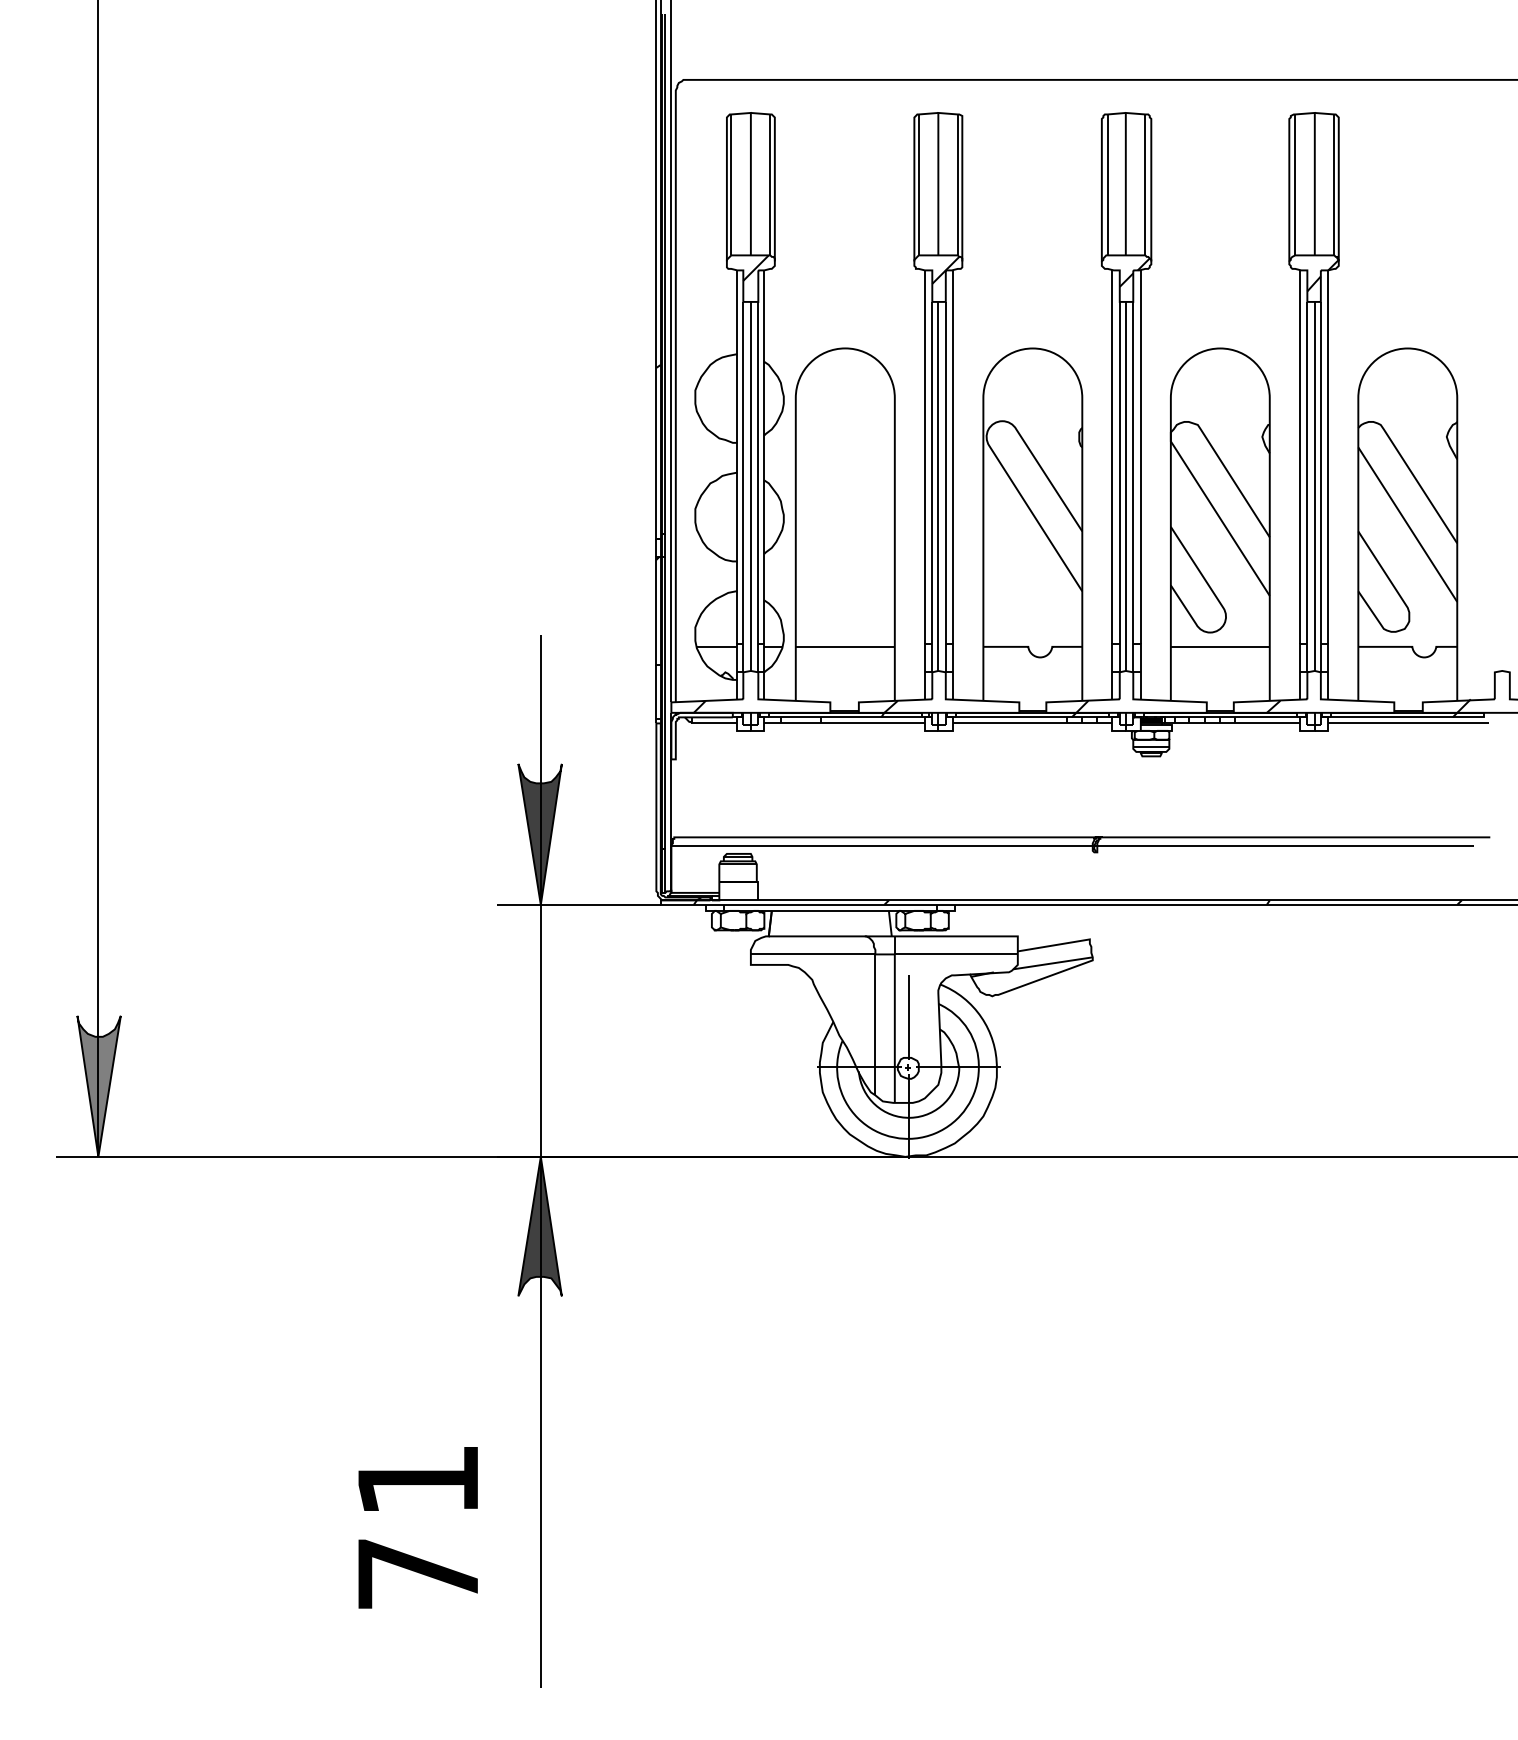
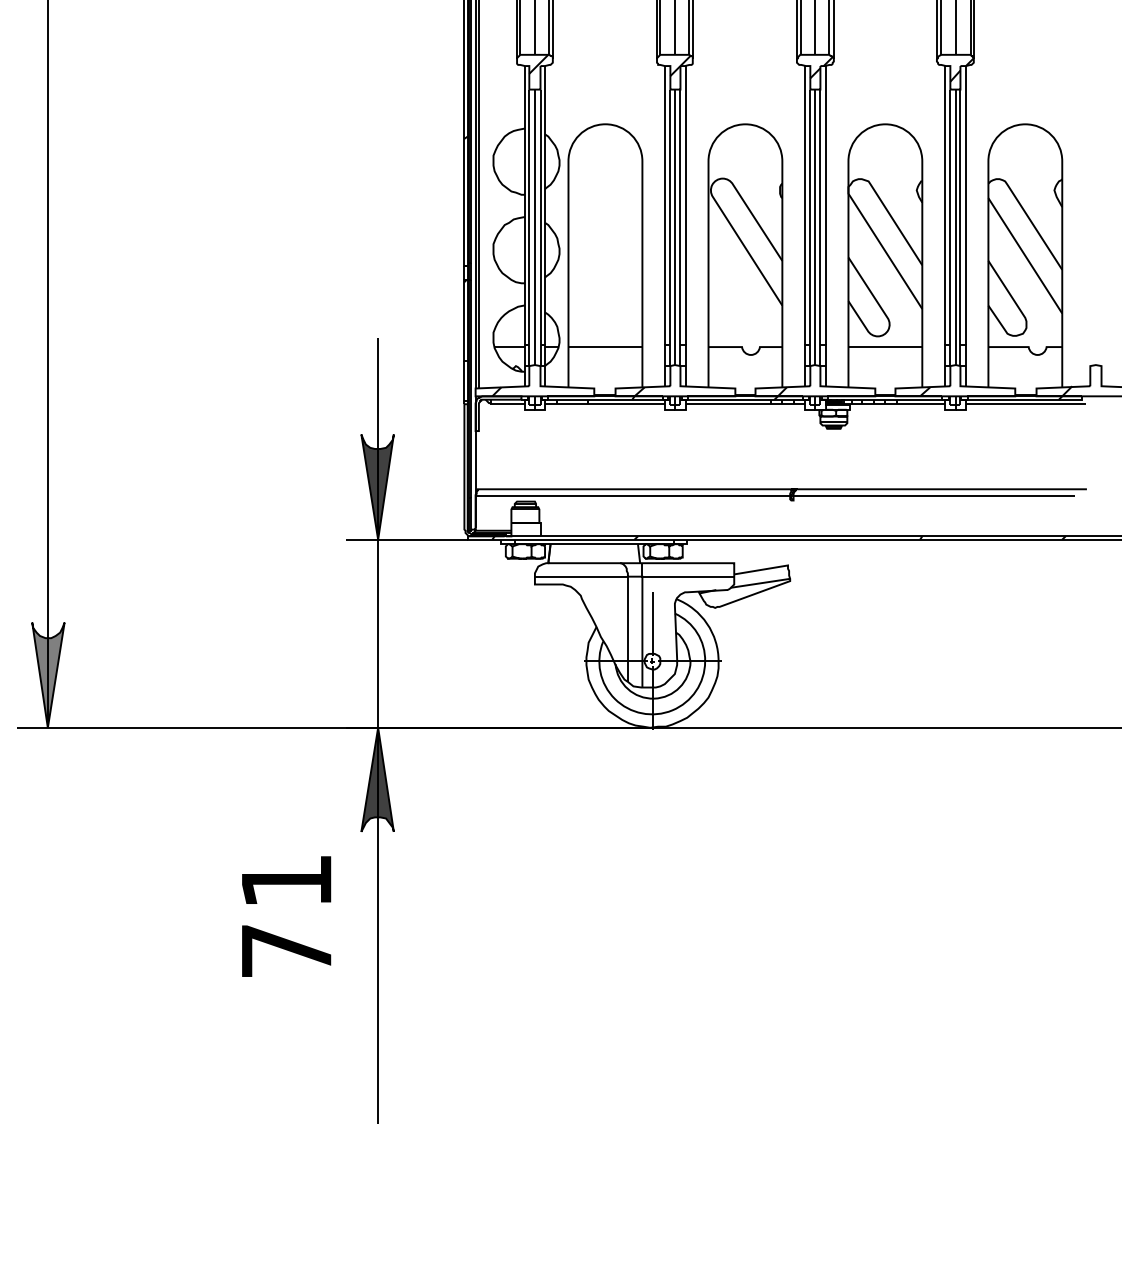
text: (417, 1527) -> (286, 916), moved

